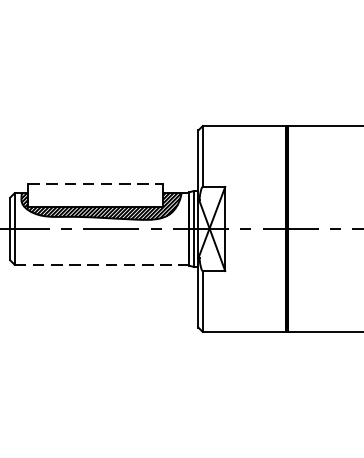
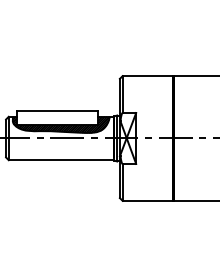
line: (95, 184) -> (57, 111), dashed -> solid
line: (101, 265) -> (61, 160), dashed -> solid

